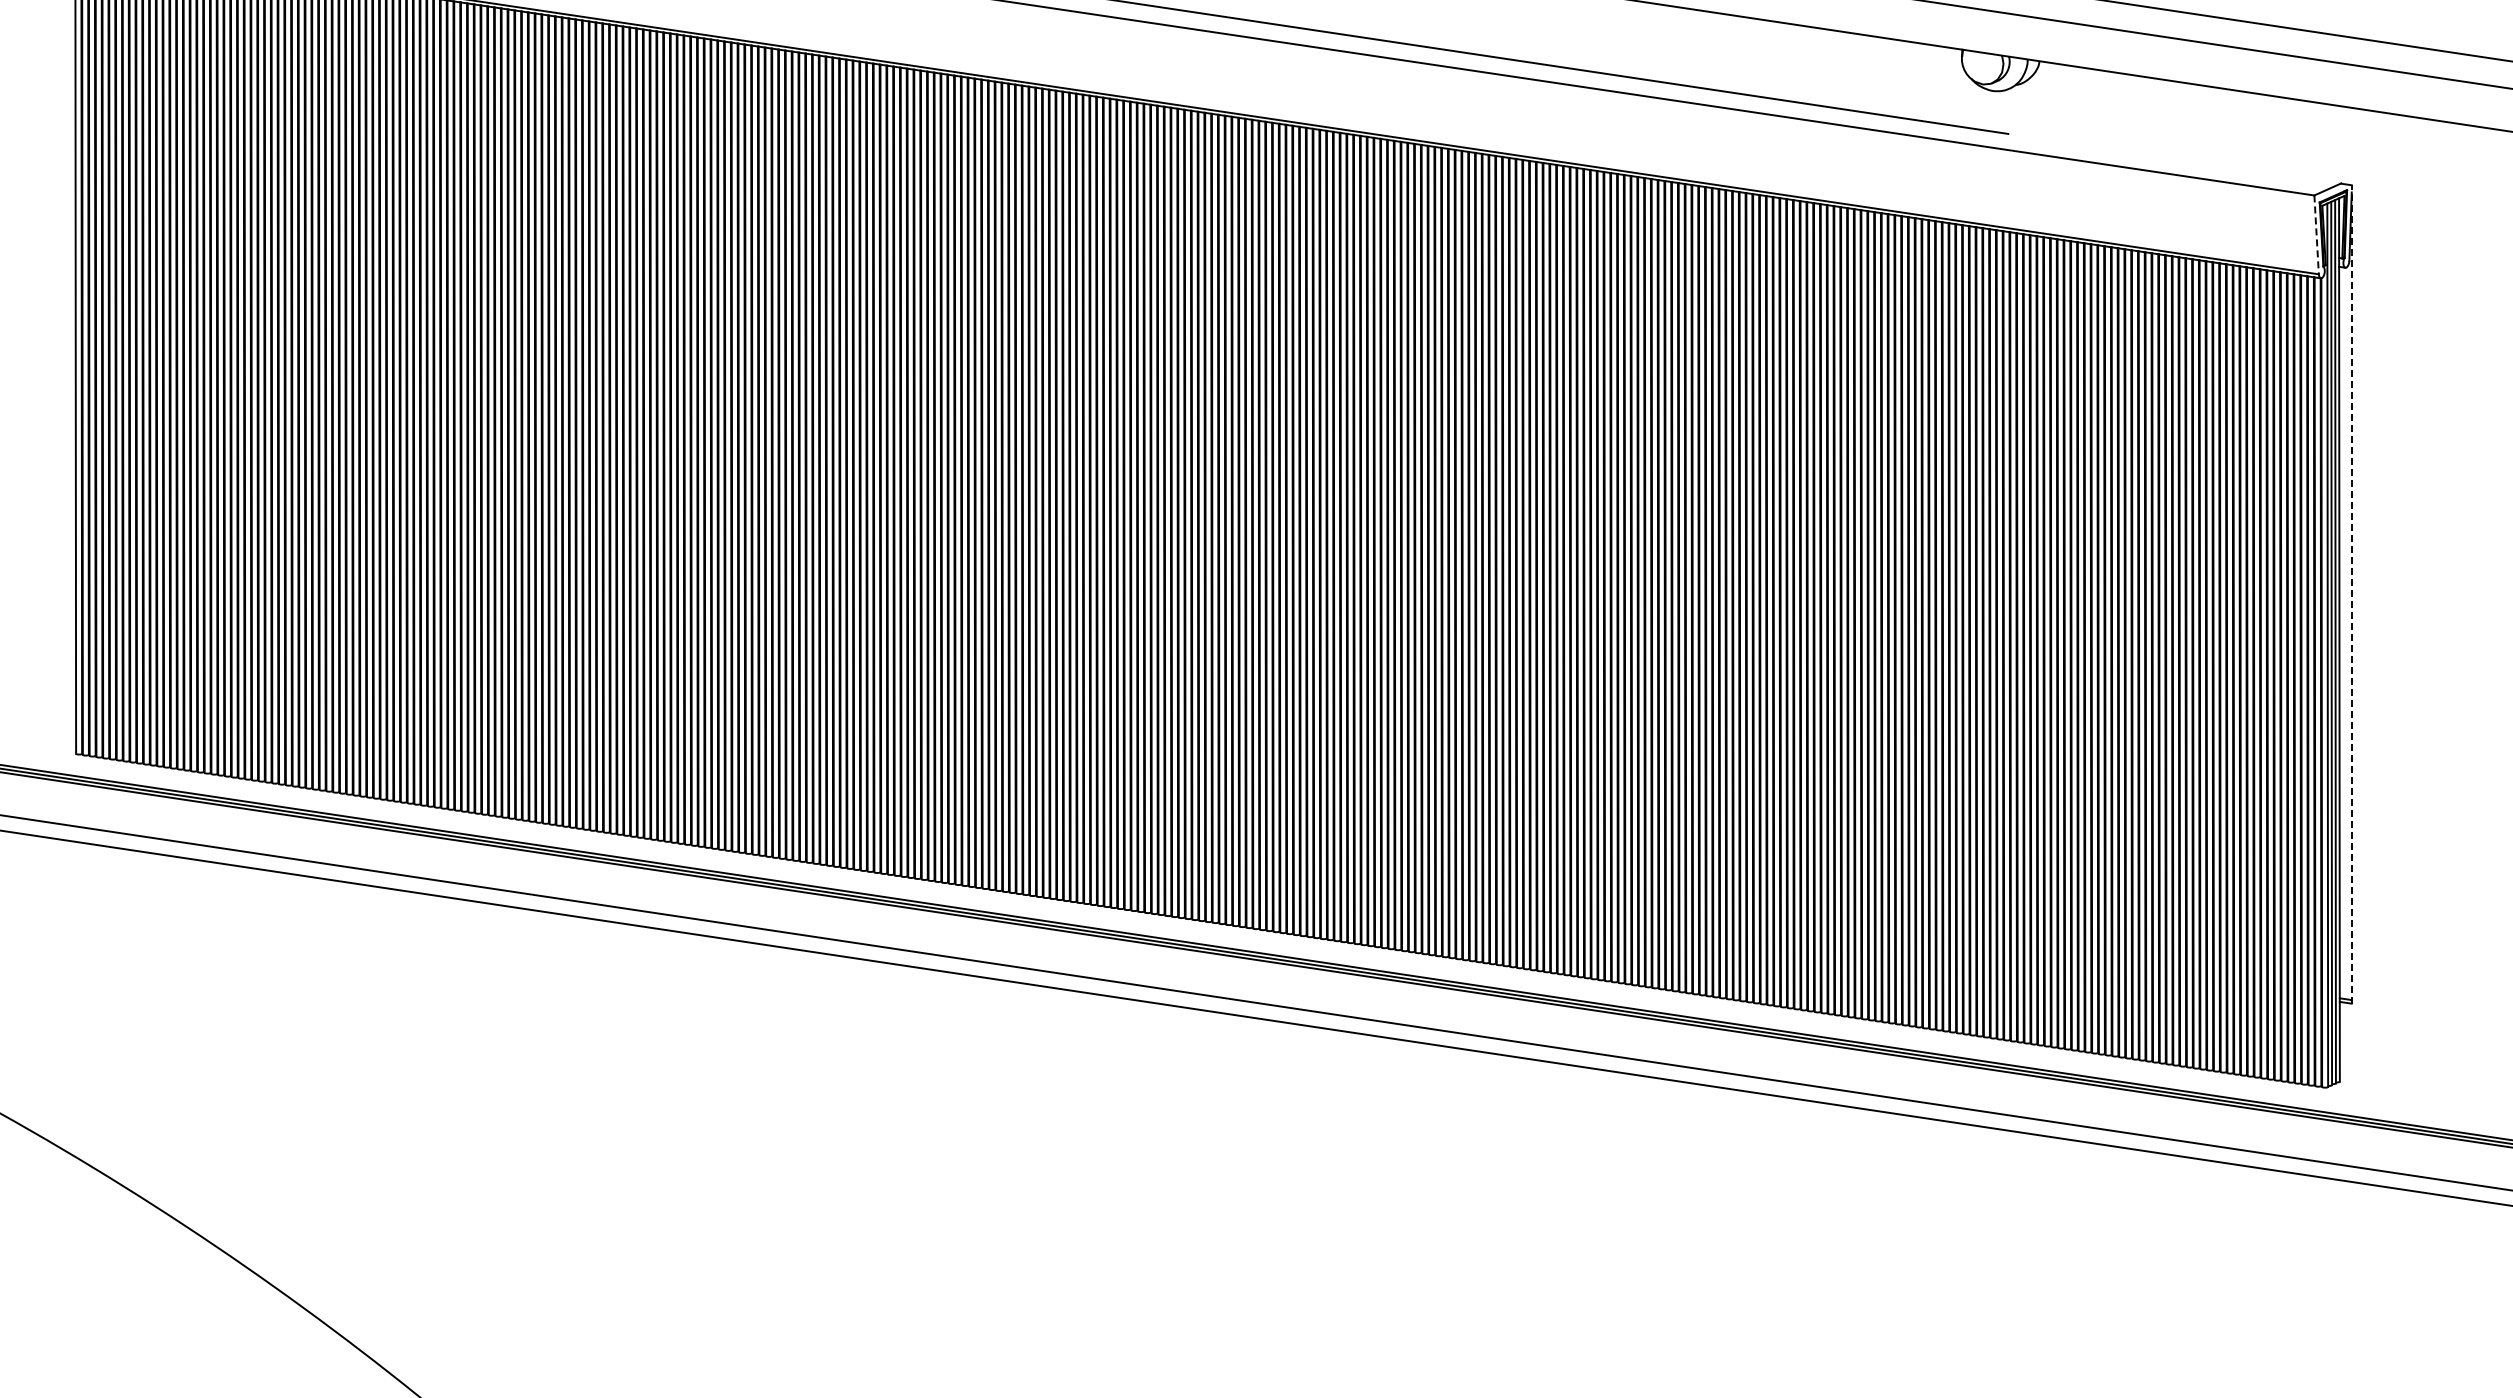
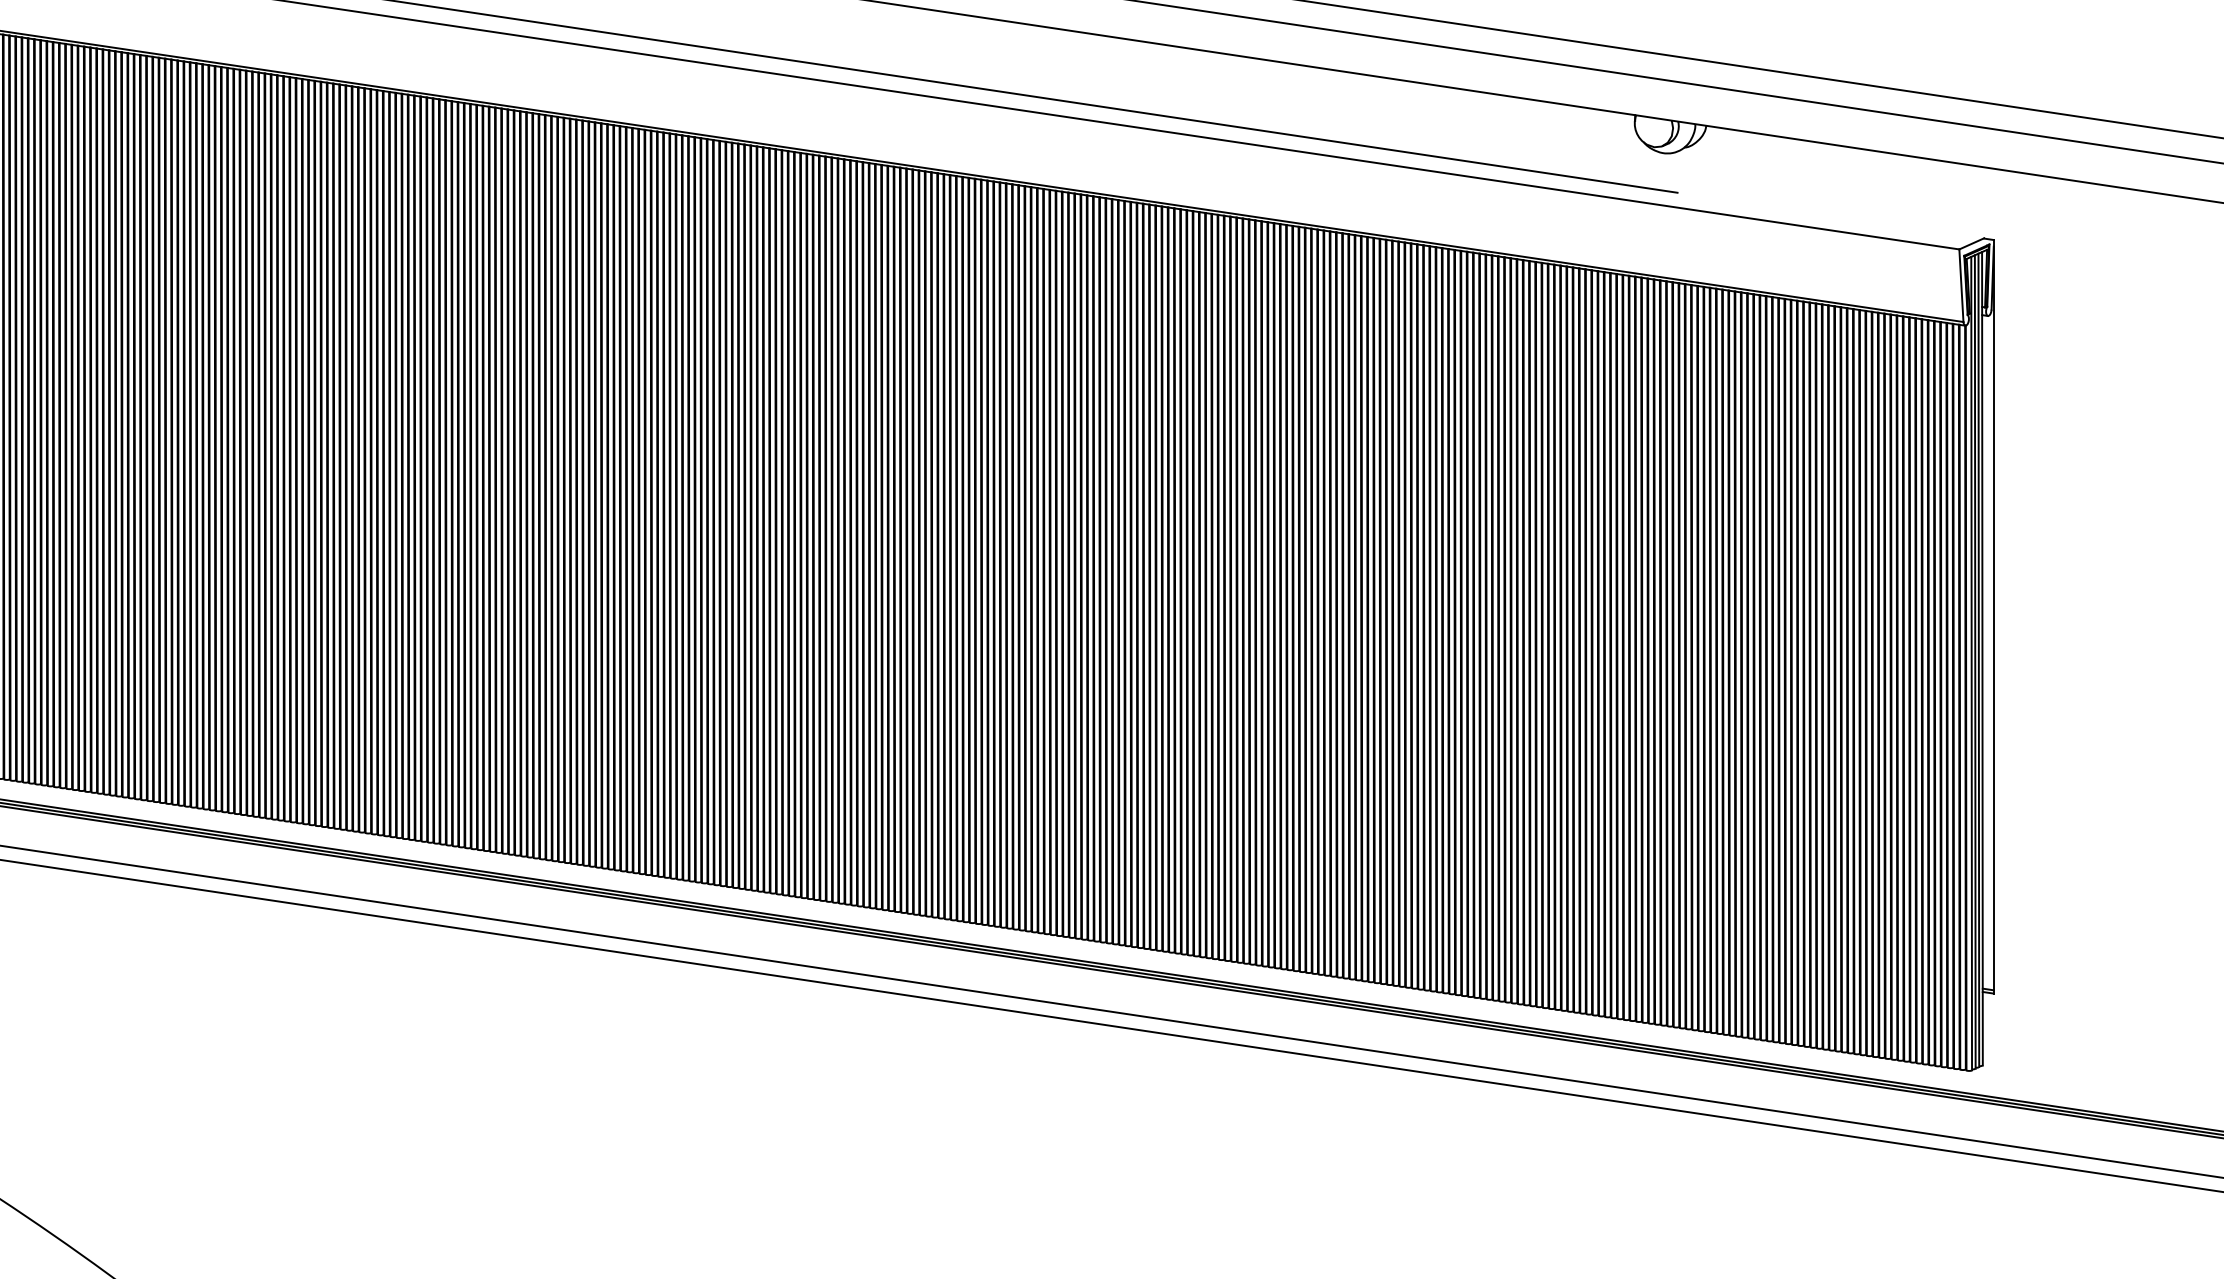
line: (2316, 235) -> (1961, 286), dashed -> solid
line: (2351, 593) -> (1993, 615), dashed -> solid

